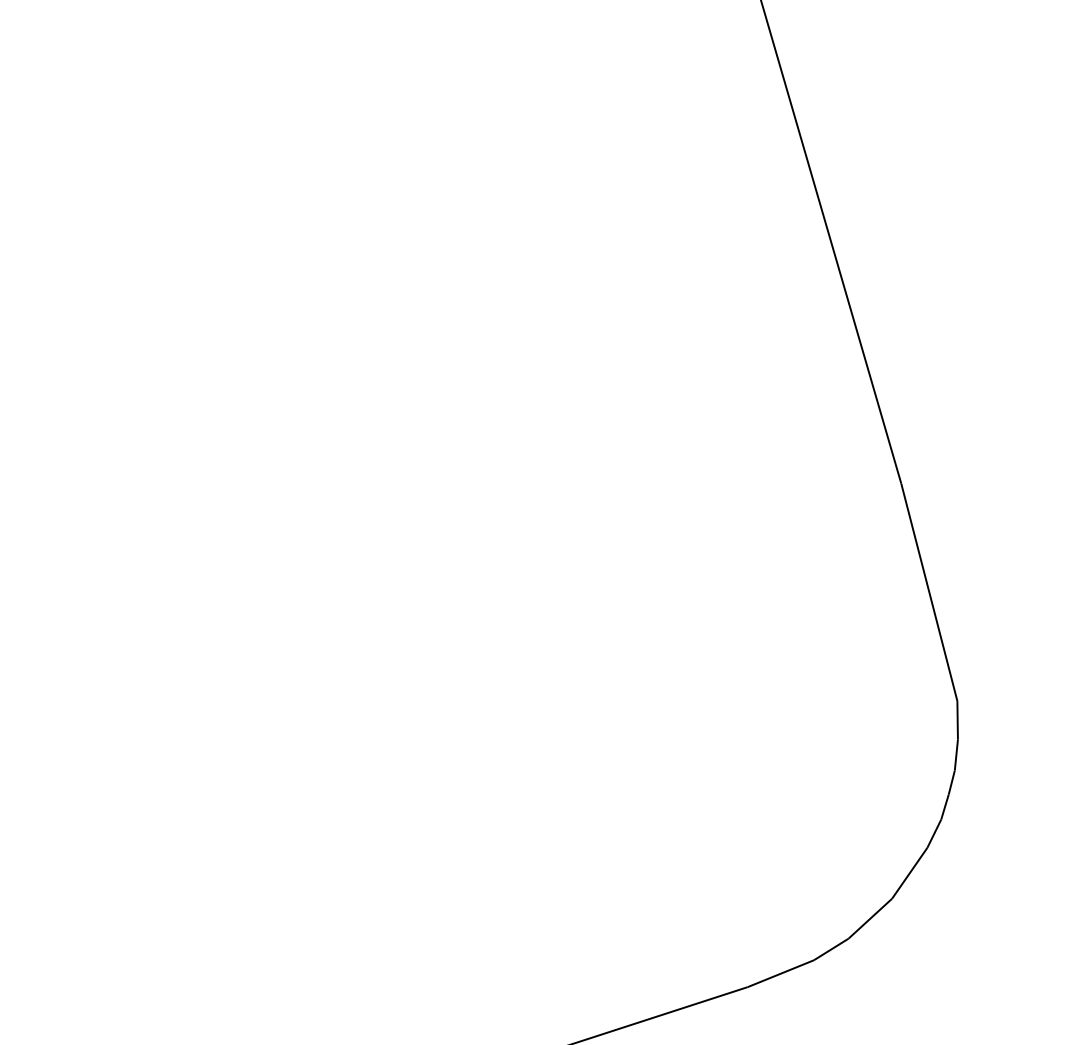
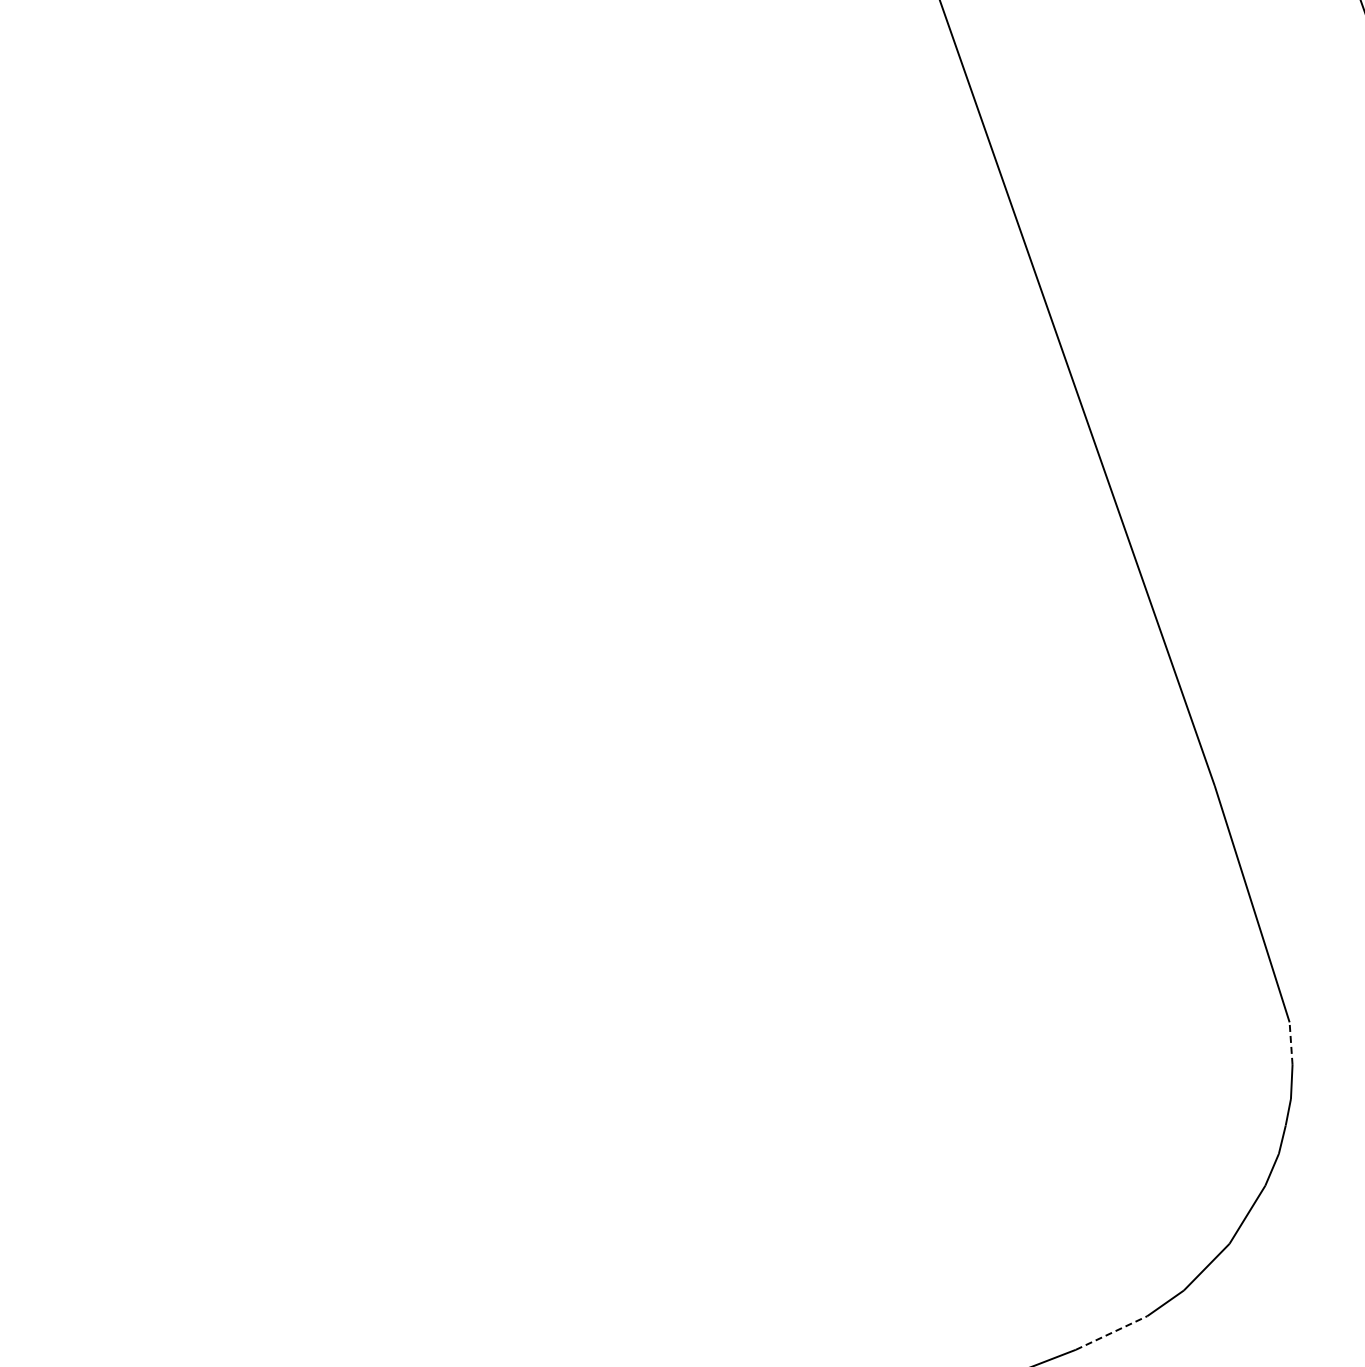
line: (958, 720) -> (1291, 1043), solid -> dashed
line: (780, 973) -> (1111, 1332), solid -> dashed

